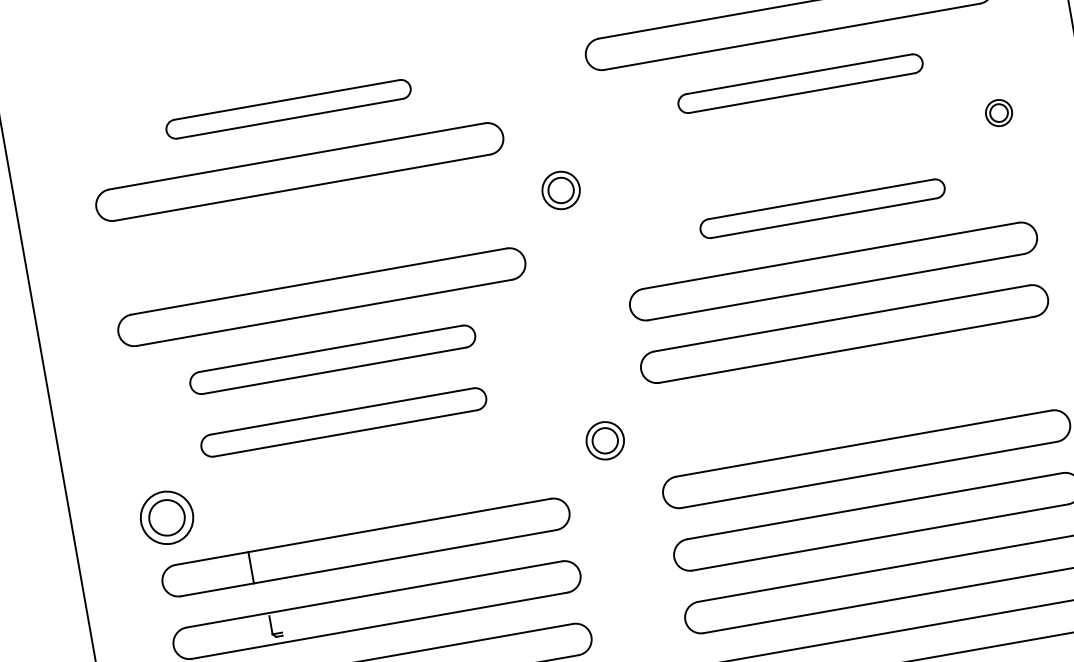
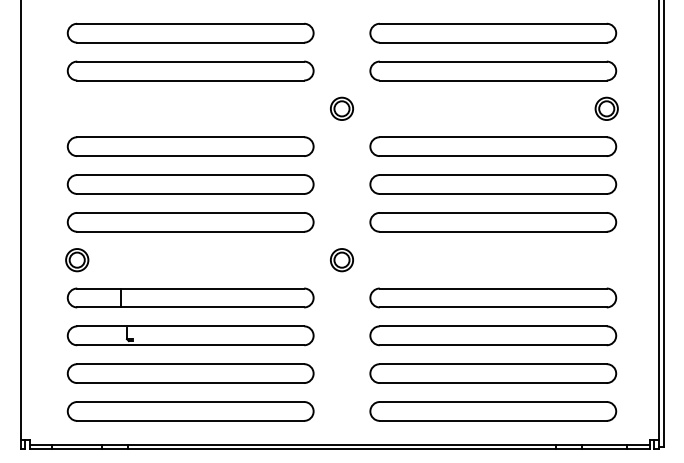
part: (800, 82) -> (493, 70), size x1.67
part: (288, 108) -> (190, 32), size x1.67
part: (998, 112) -> (606, 108), size x1.43
part: (822, 208) -> (493, 146), size x1.67
part: (332, 359) -> (190, 184), size x1.43
part: (343, 422) -> (190, 222), size x1.43
part: (167, 518) -> (77, 260), size x0.71

